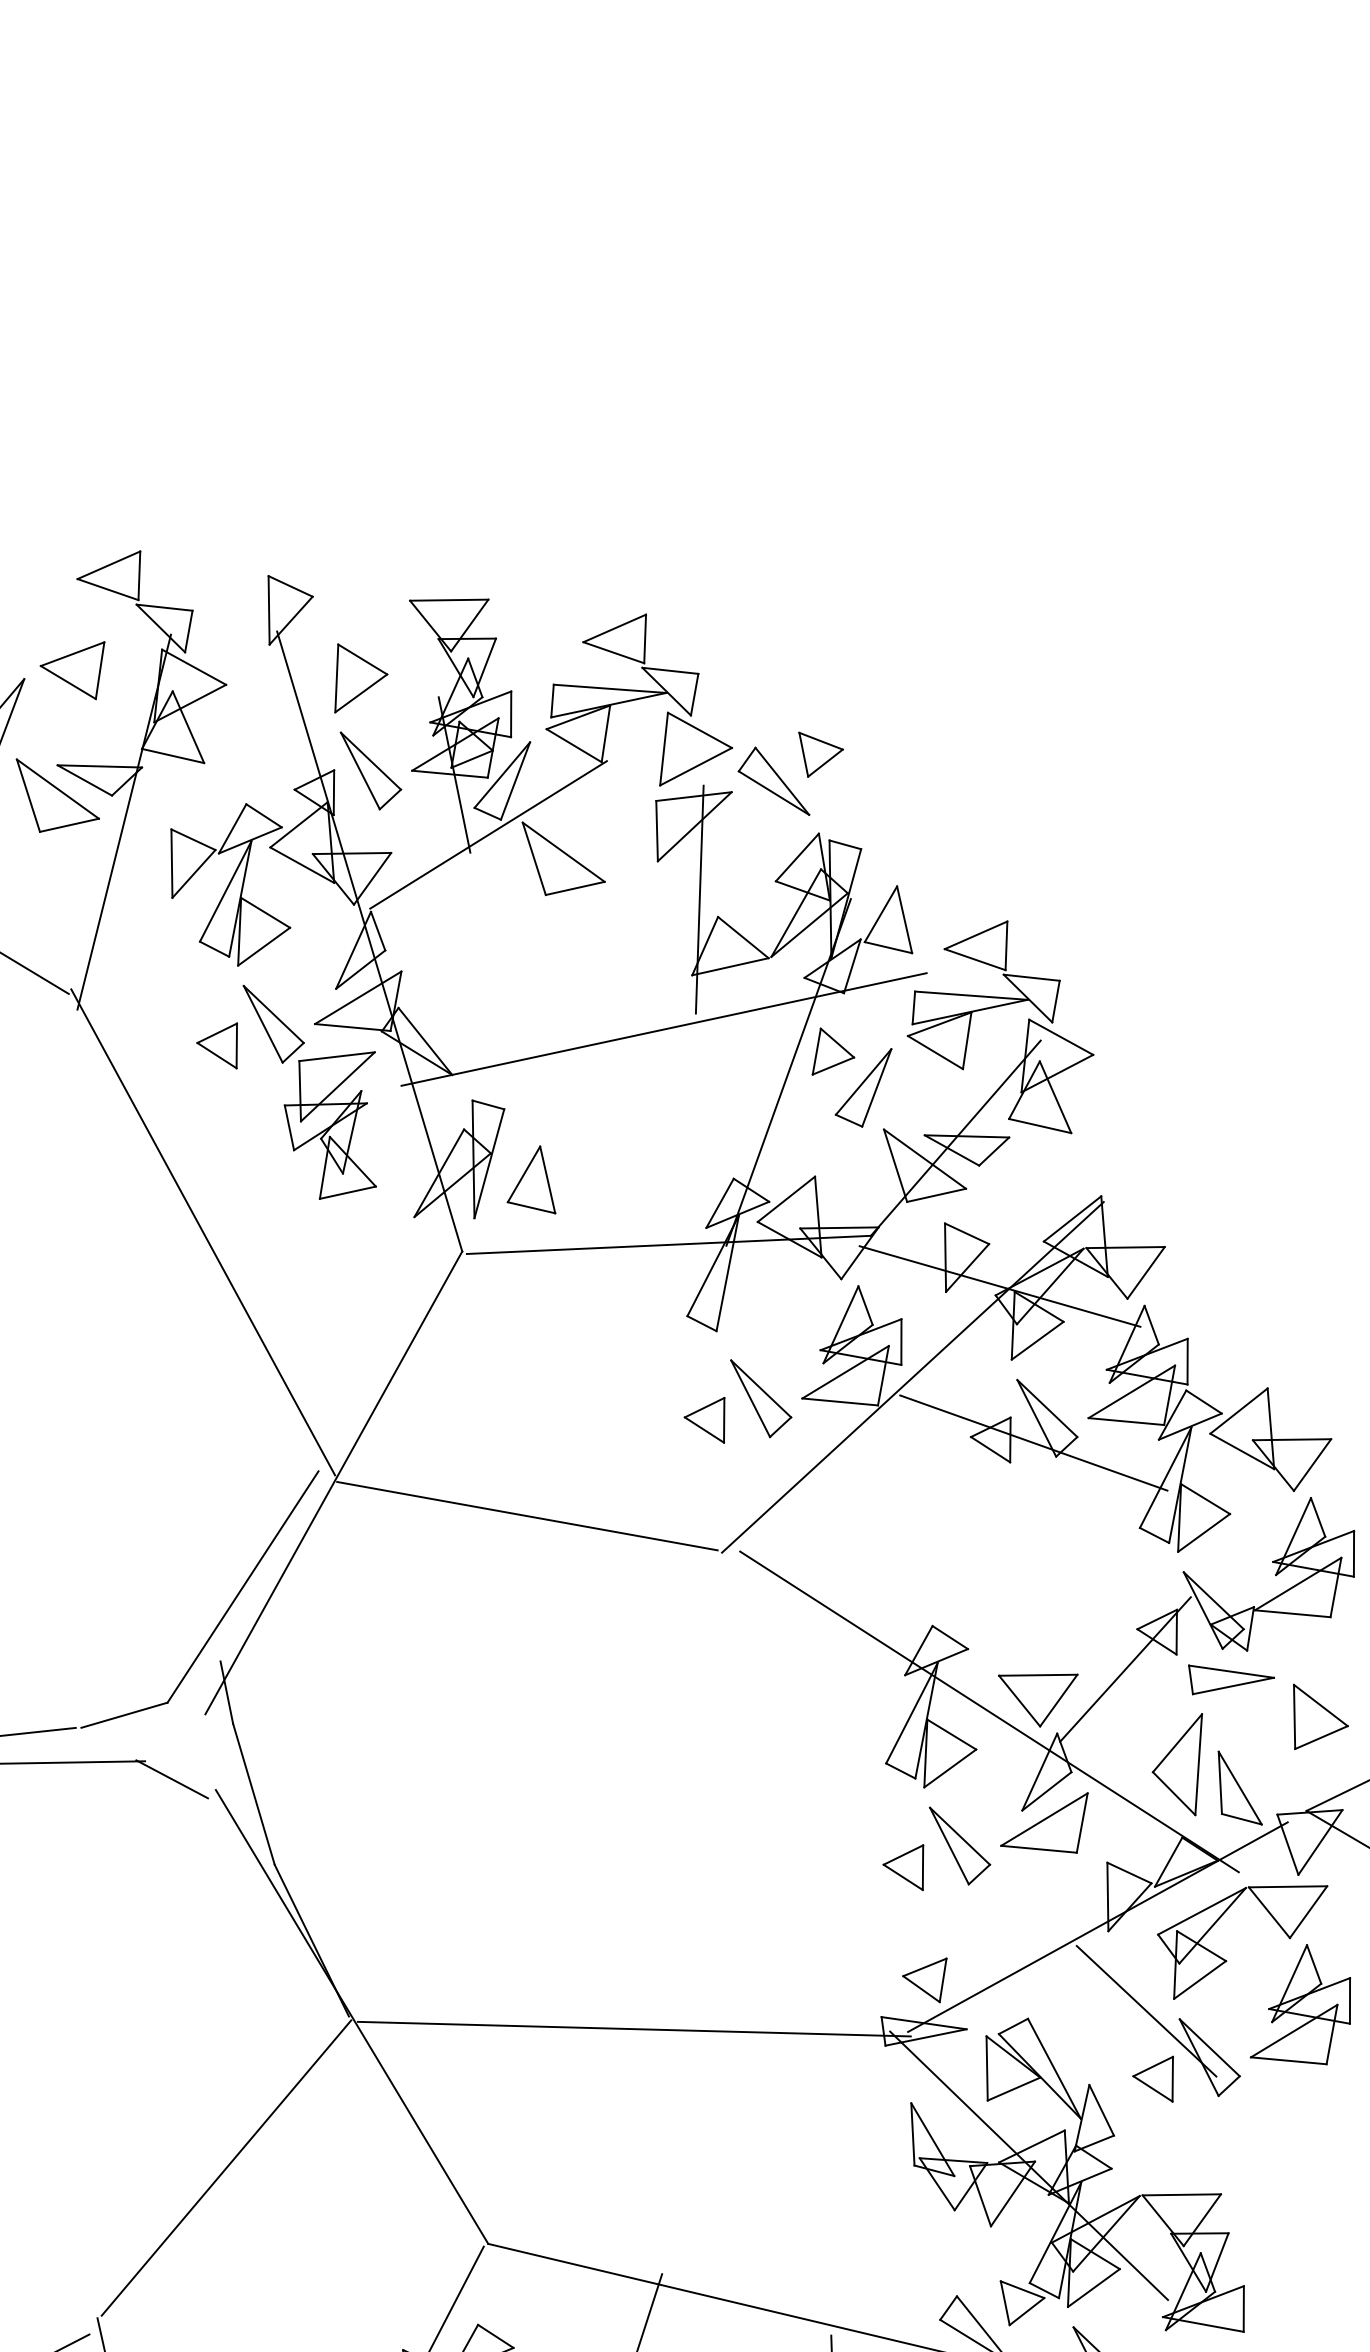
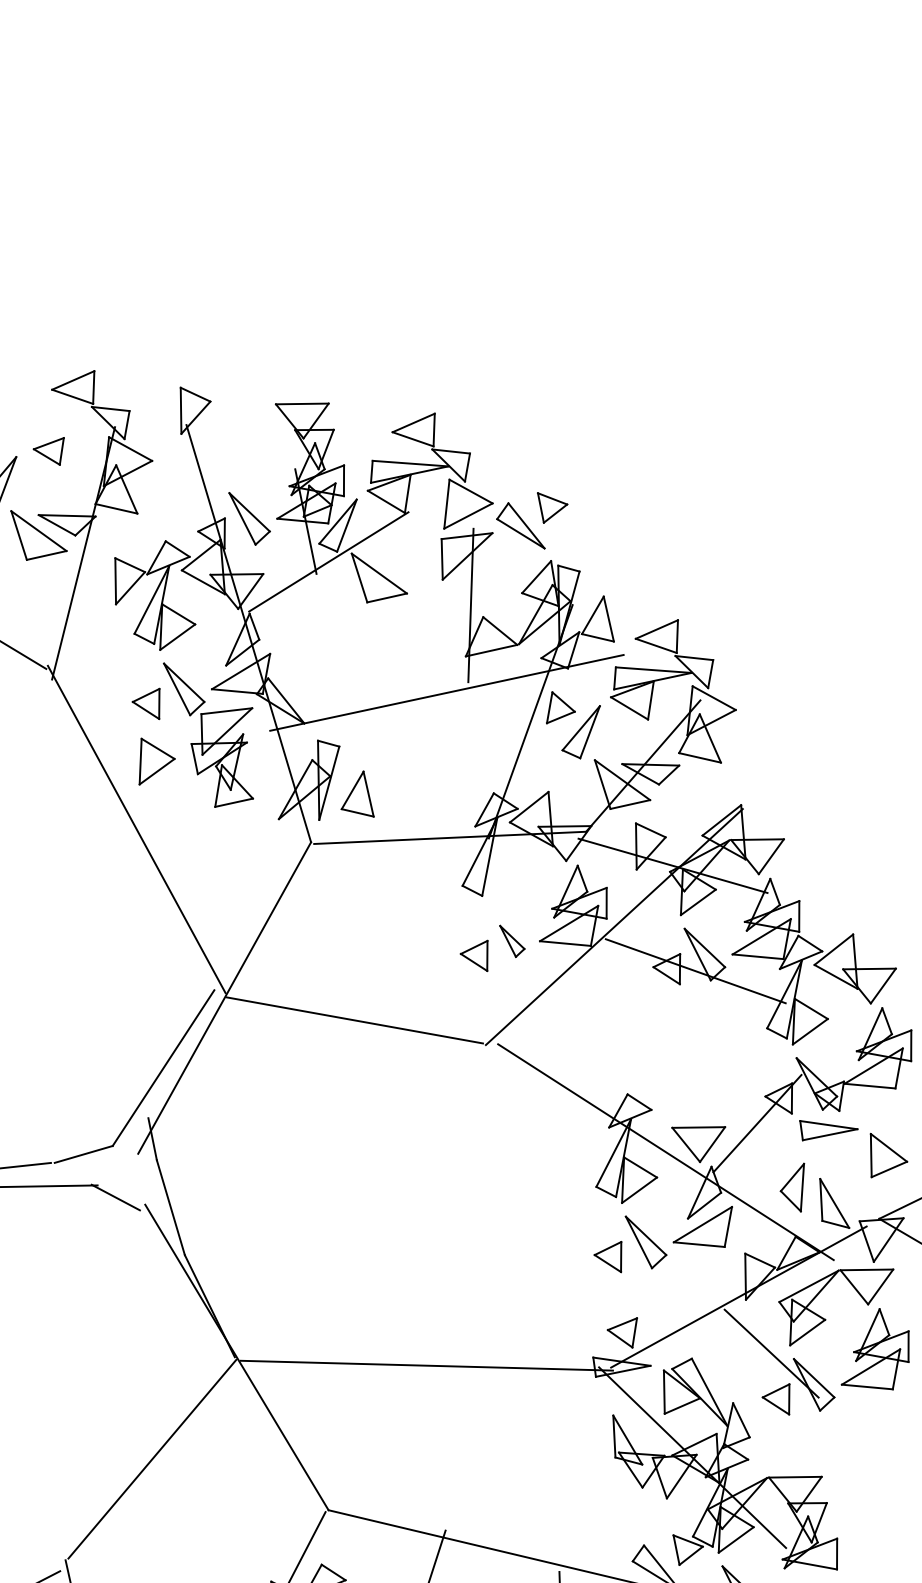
part: (72, 670) -> (48, 451), size x0.7
part: (360, 678) -> (156, 761), moved
part: (761, 1398) -> (512, 941), size x0.6
part: (1177, 1764) -> (792, 1187), size x0.7

